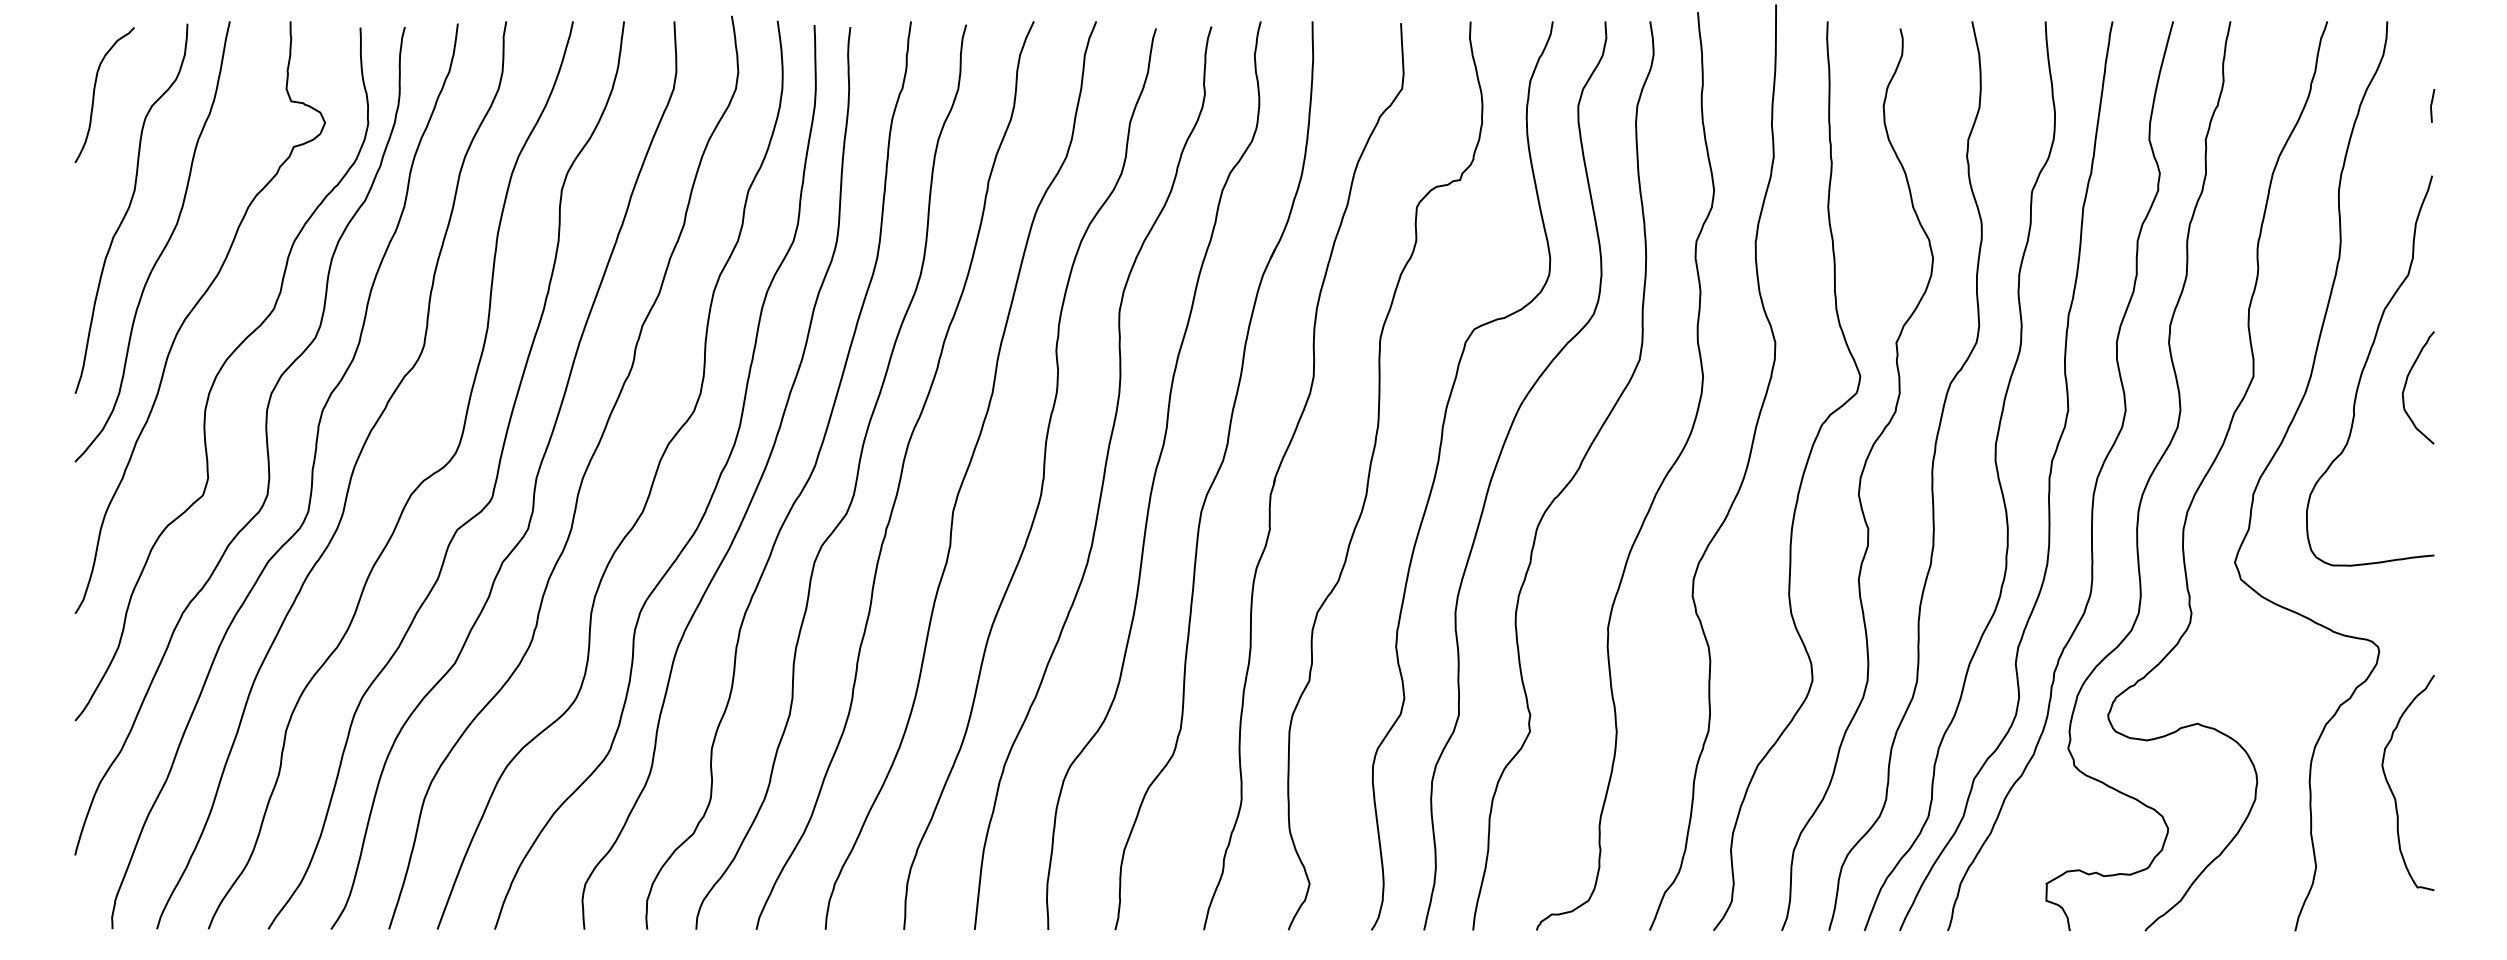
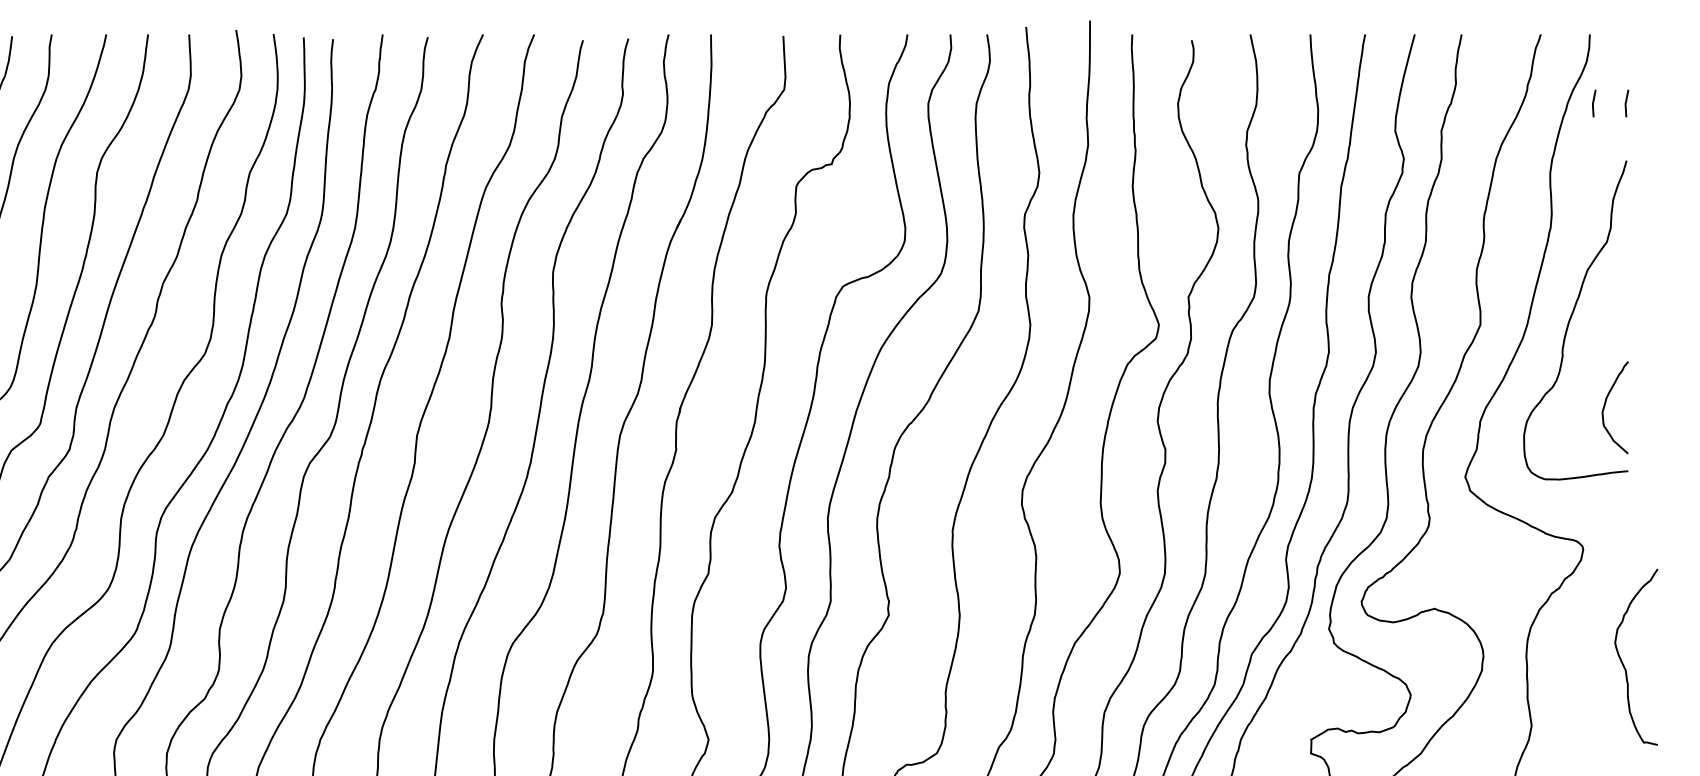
line: (2392, 105) -> (1594, 103), added
curve: (2406, 385) -> (1605, 405), moved
curve: (2392, 790) -> (1623, 663), moved

